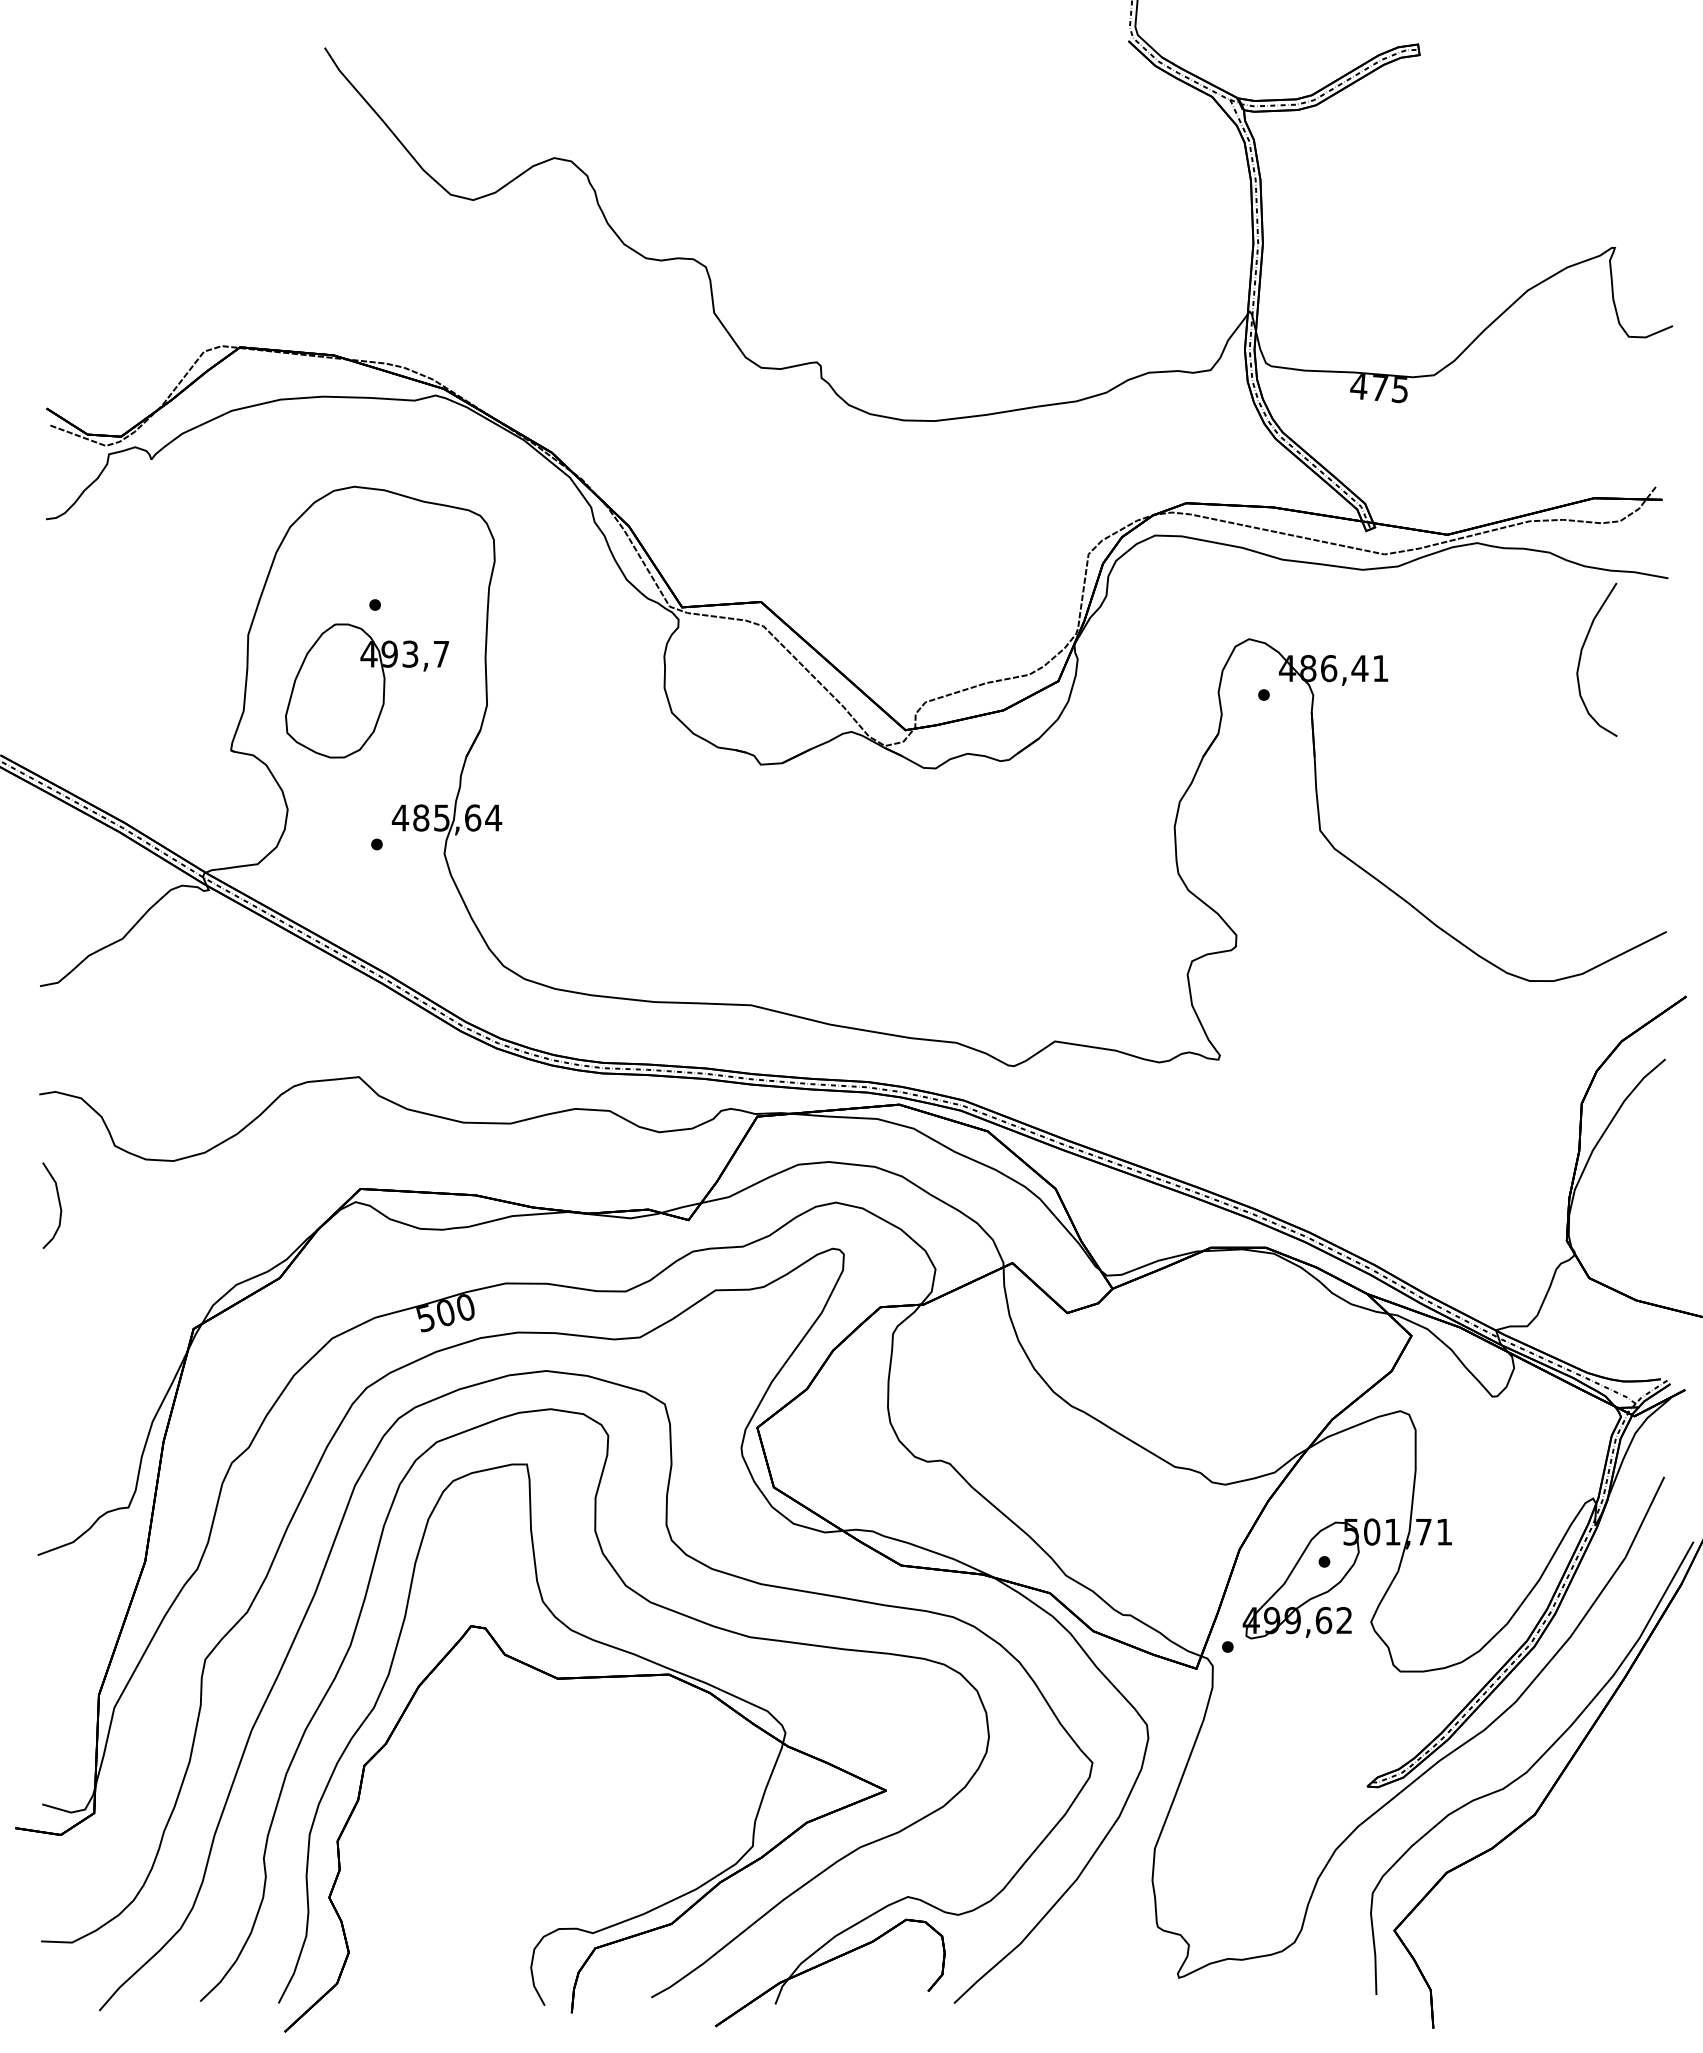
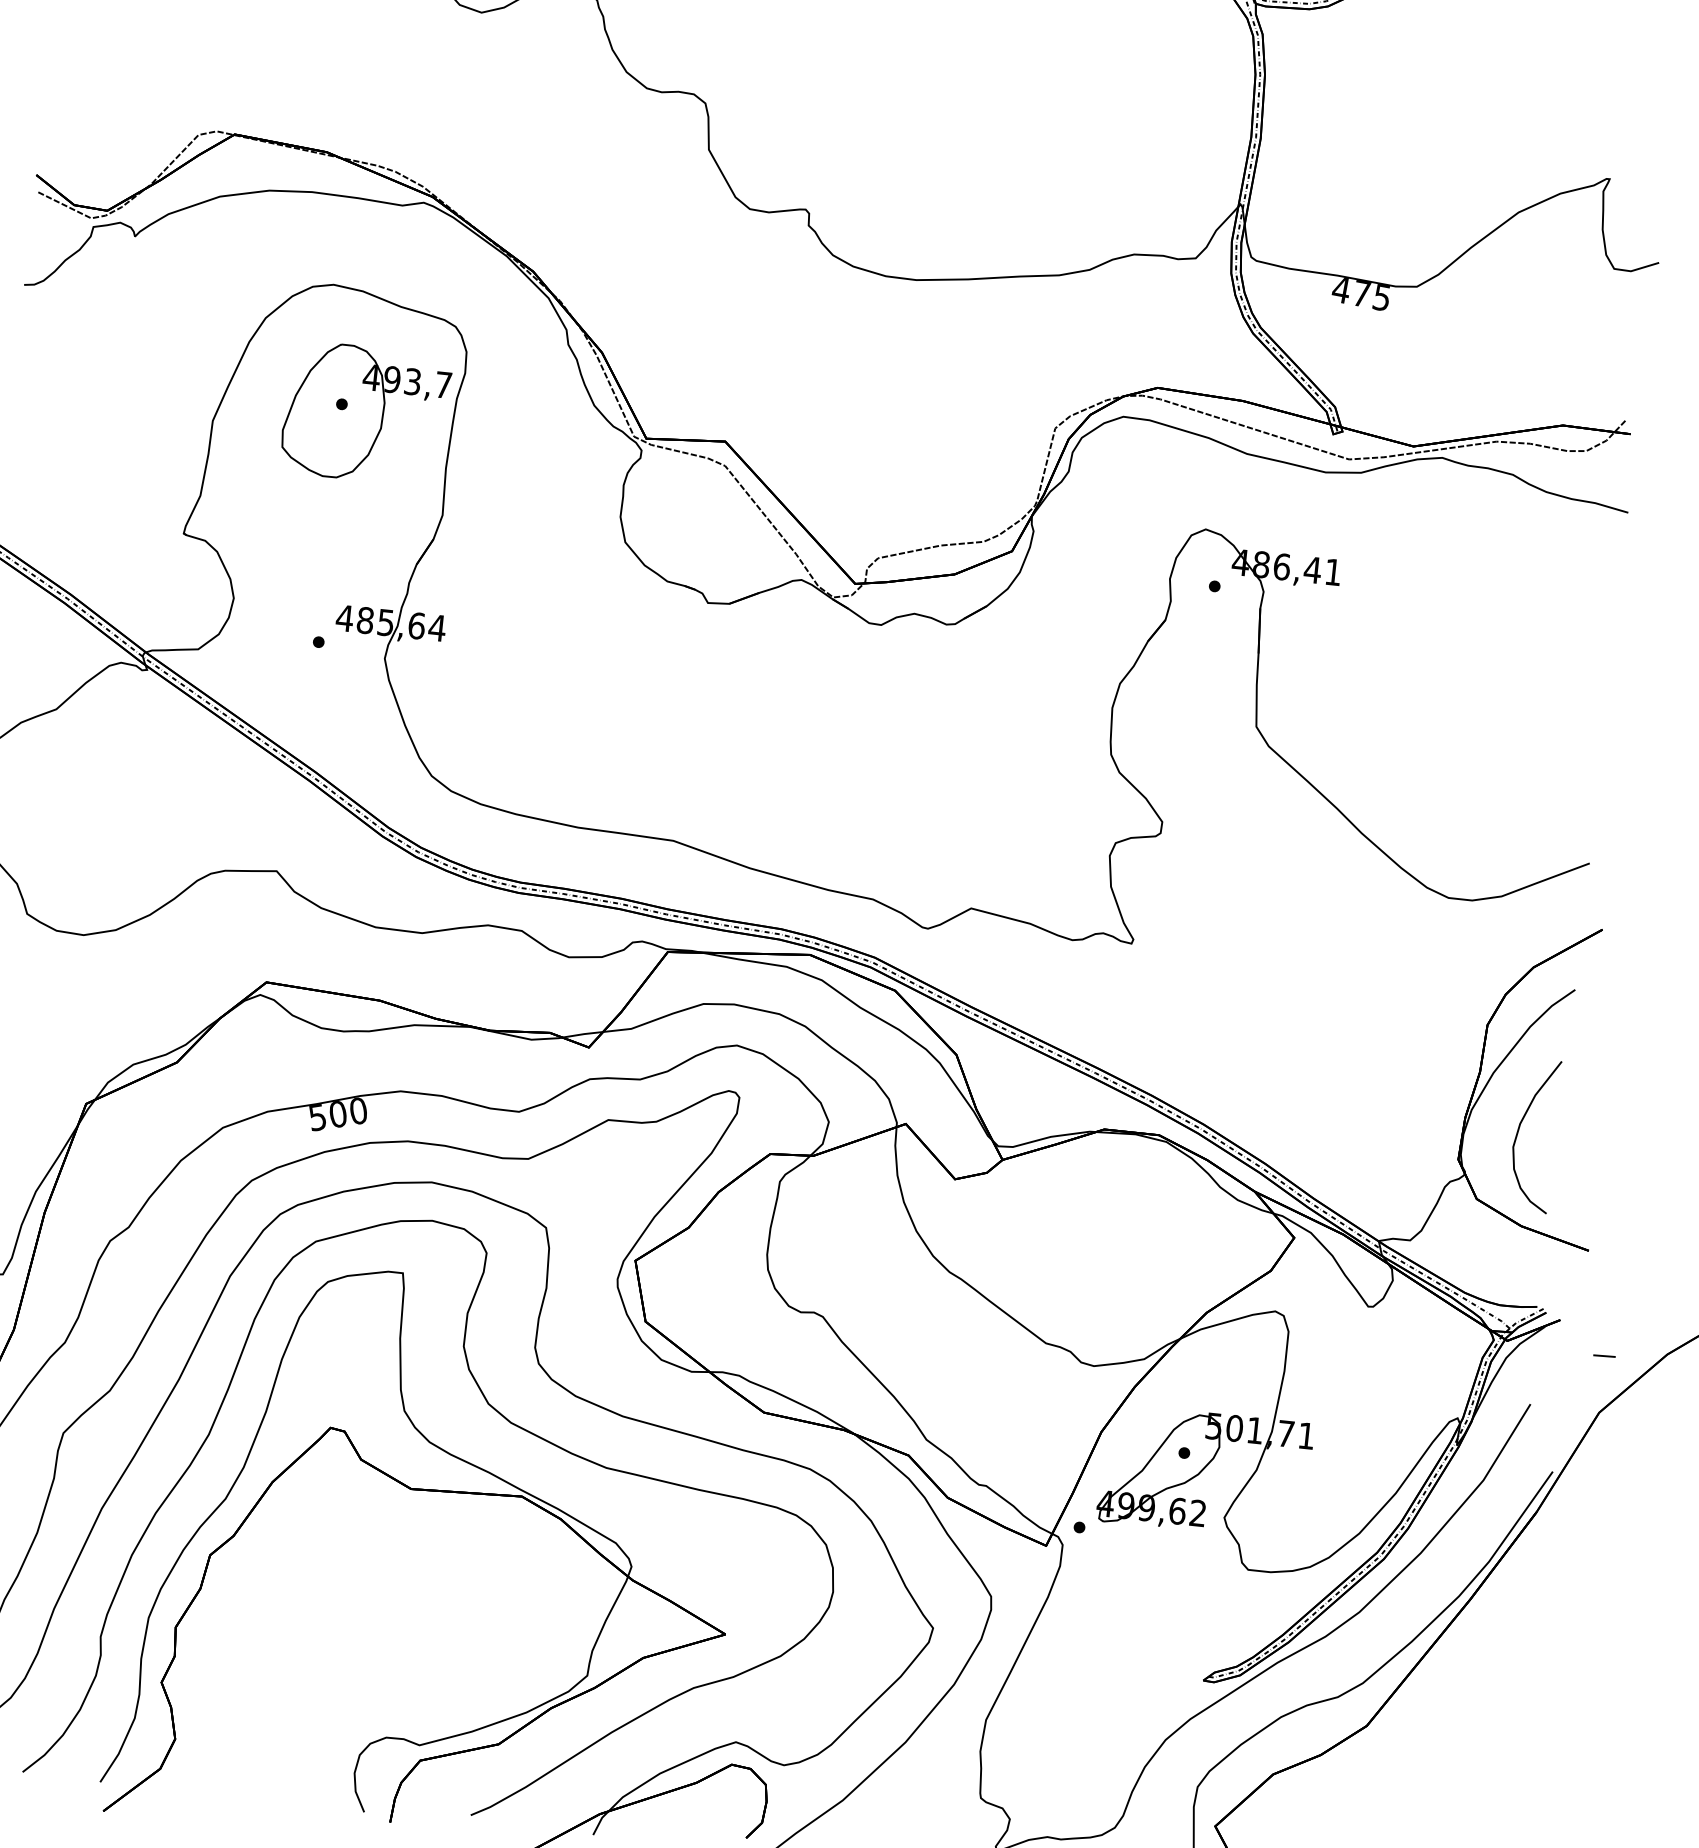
curve: (1581, 657) -> (1519, 1131), moved
part: (367, 690) -> (366, 413), moved

